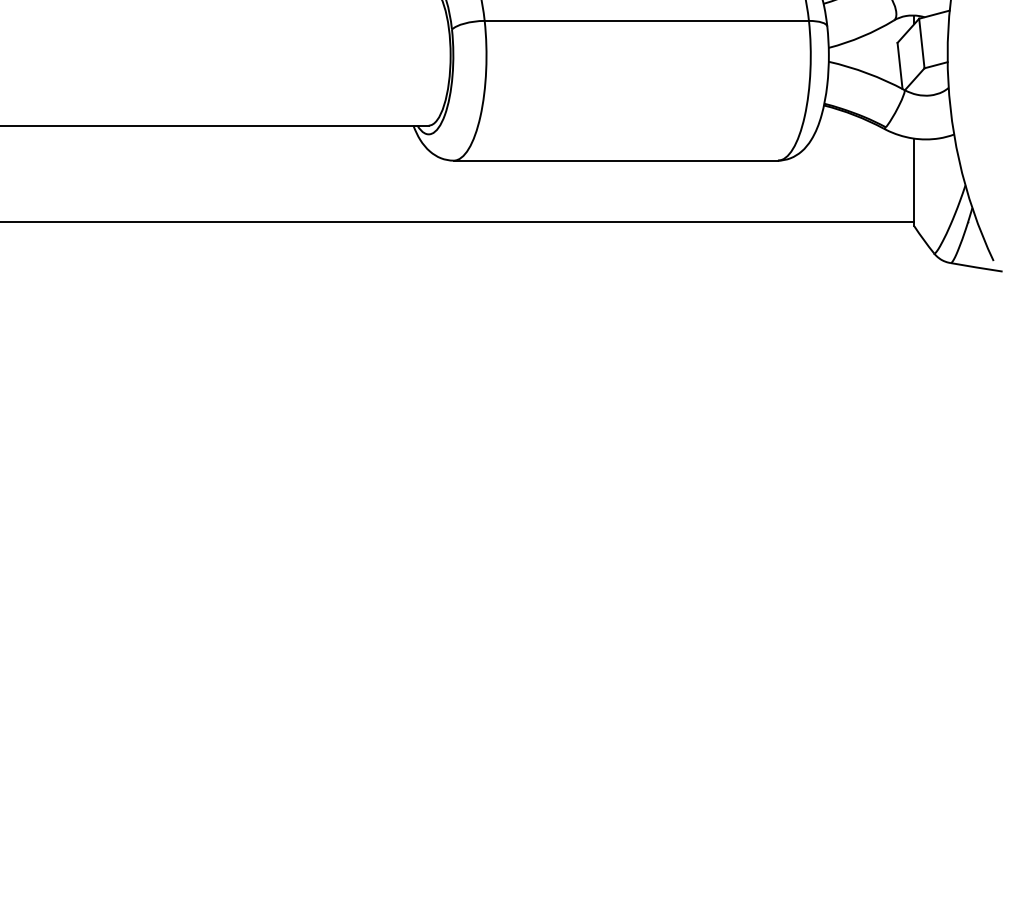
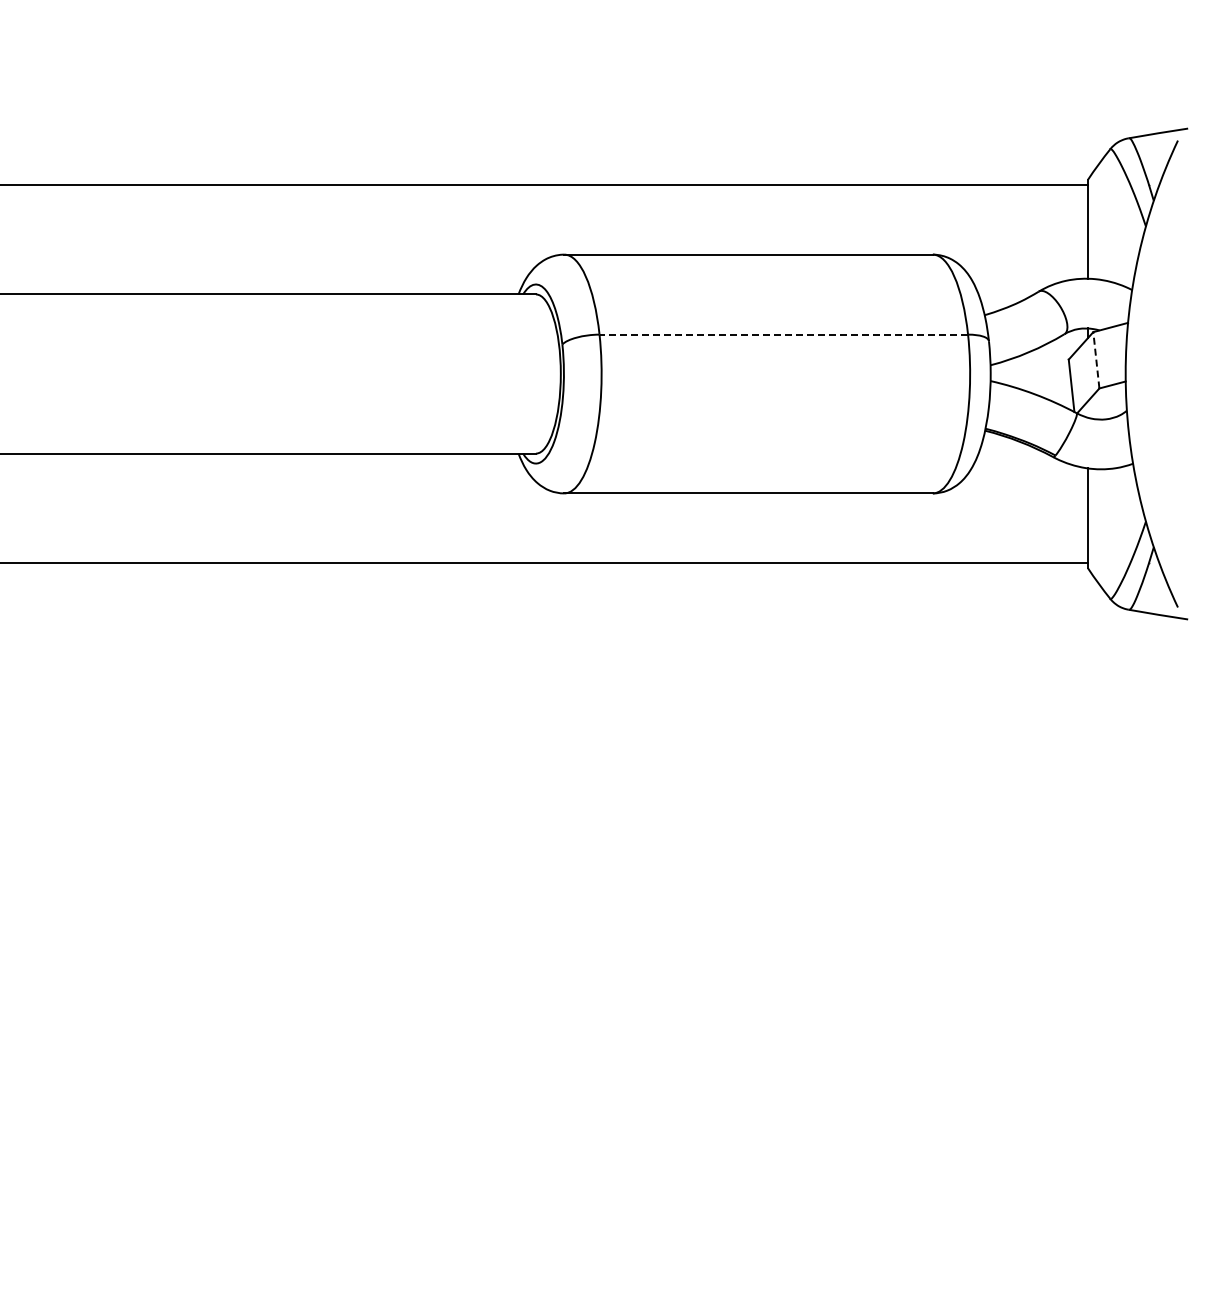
line: (646, 20) -> (783, 334), solid -> dashed
line: (921, 42) -> (1096, 359), solid -> dashed

